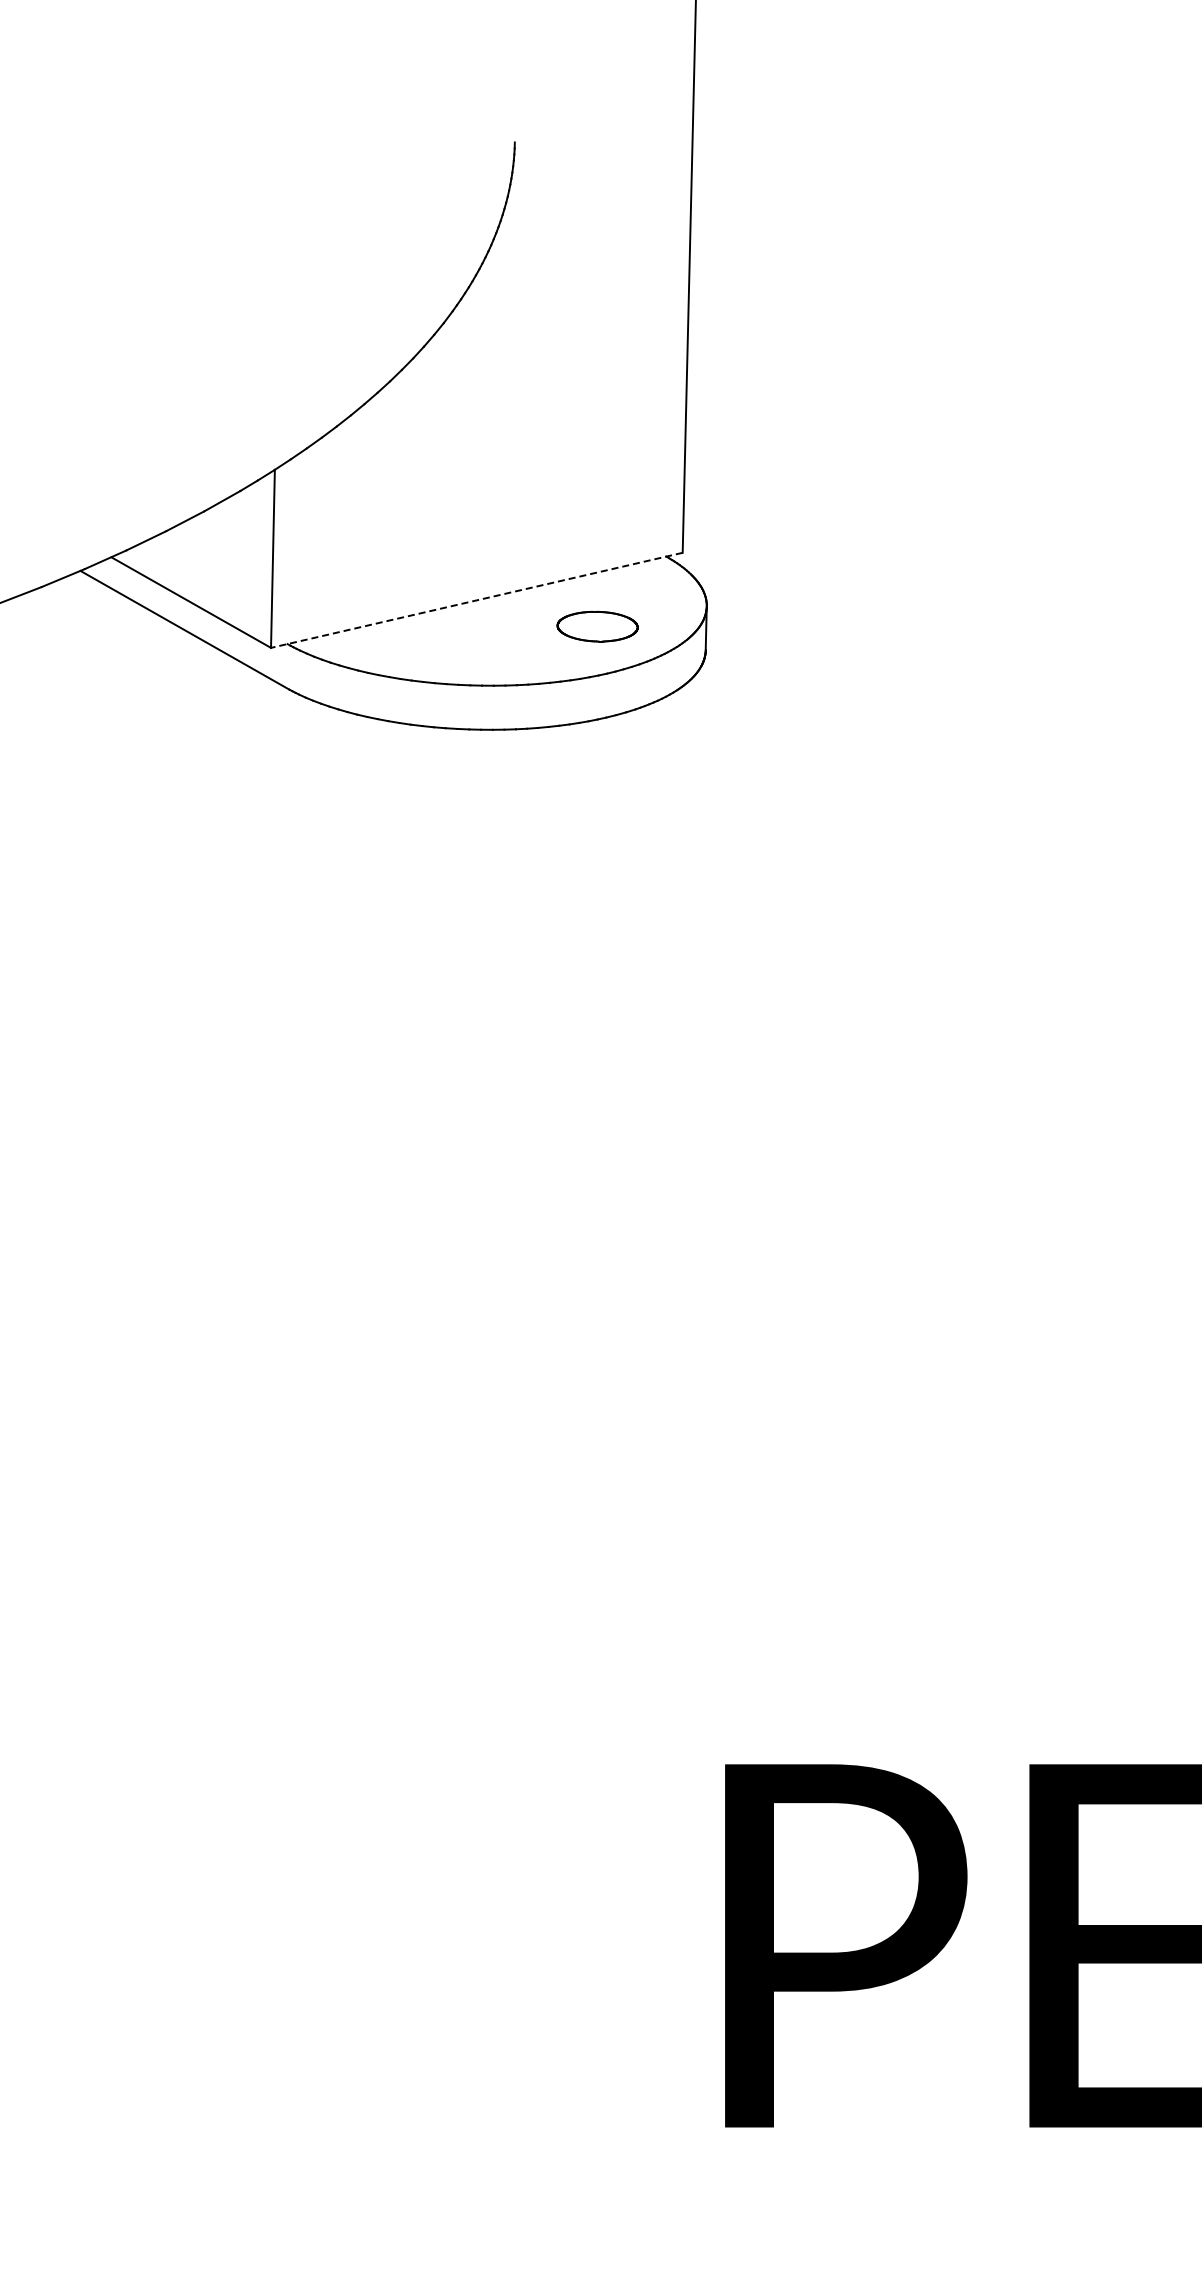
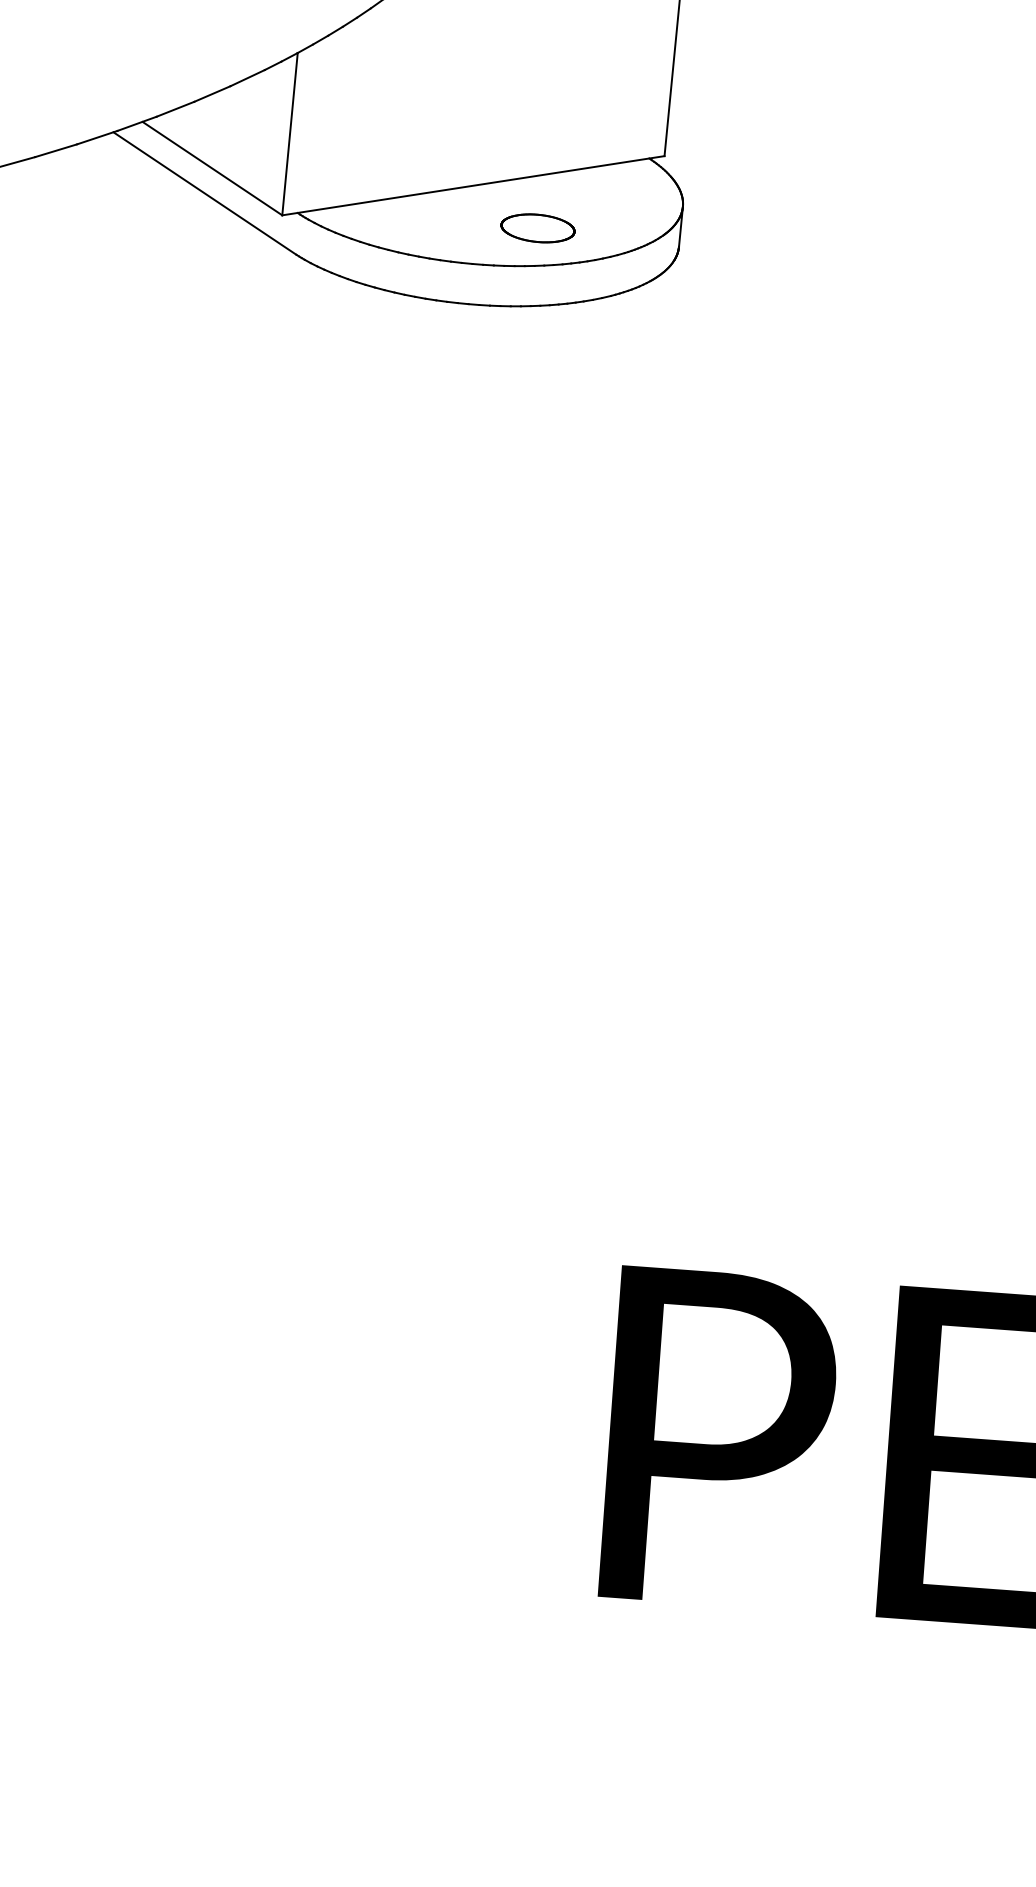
line: (476, 600) -> (473, 185), dashed -> solid
part: (597, 626) -> (537, 228), moved

